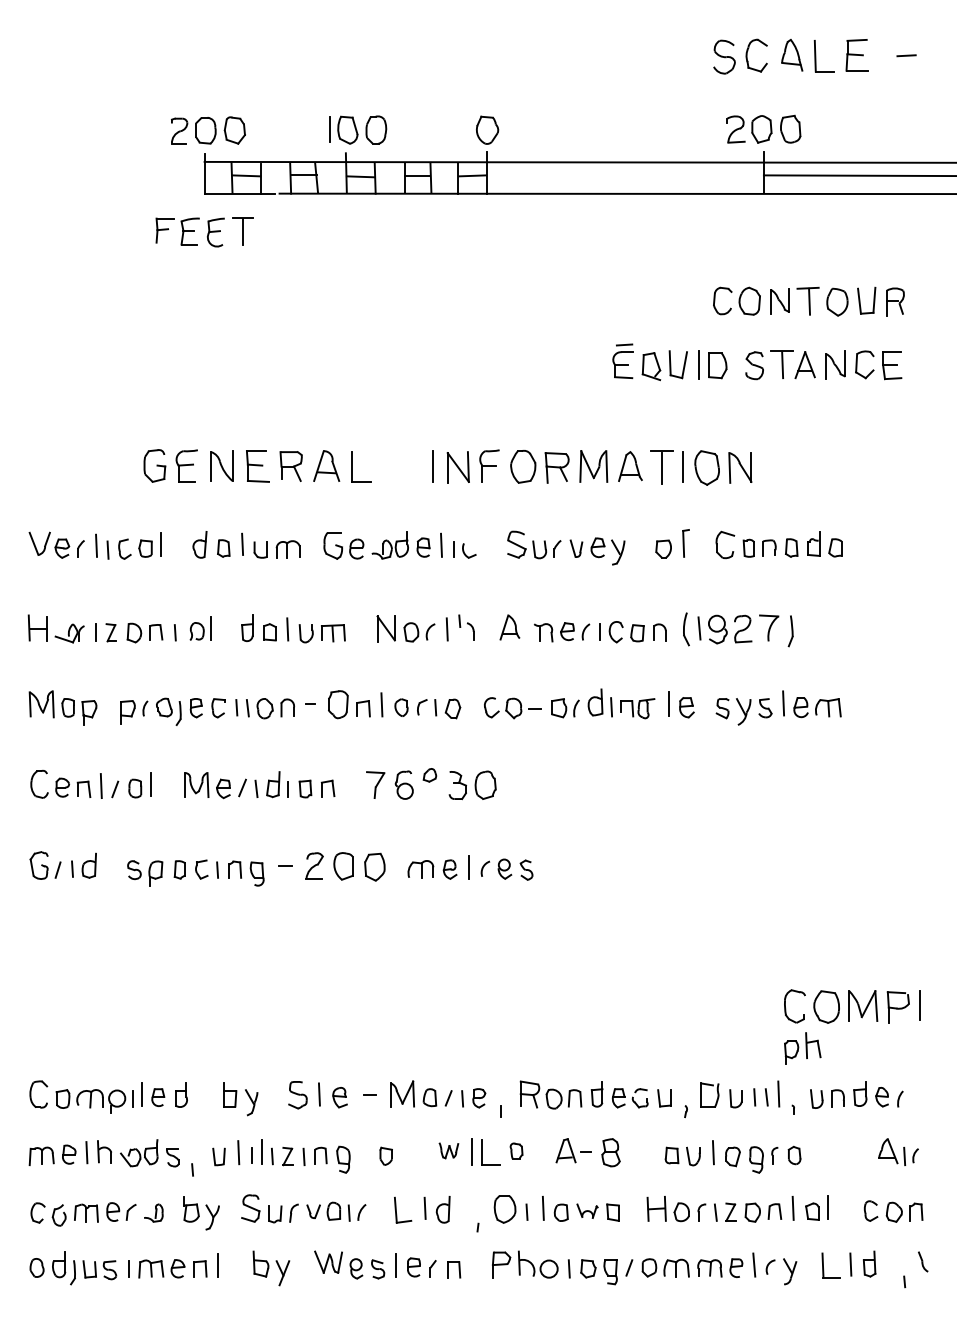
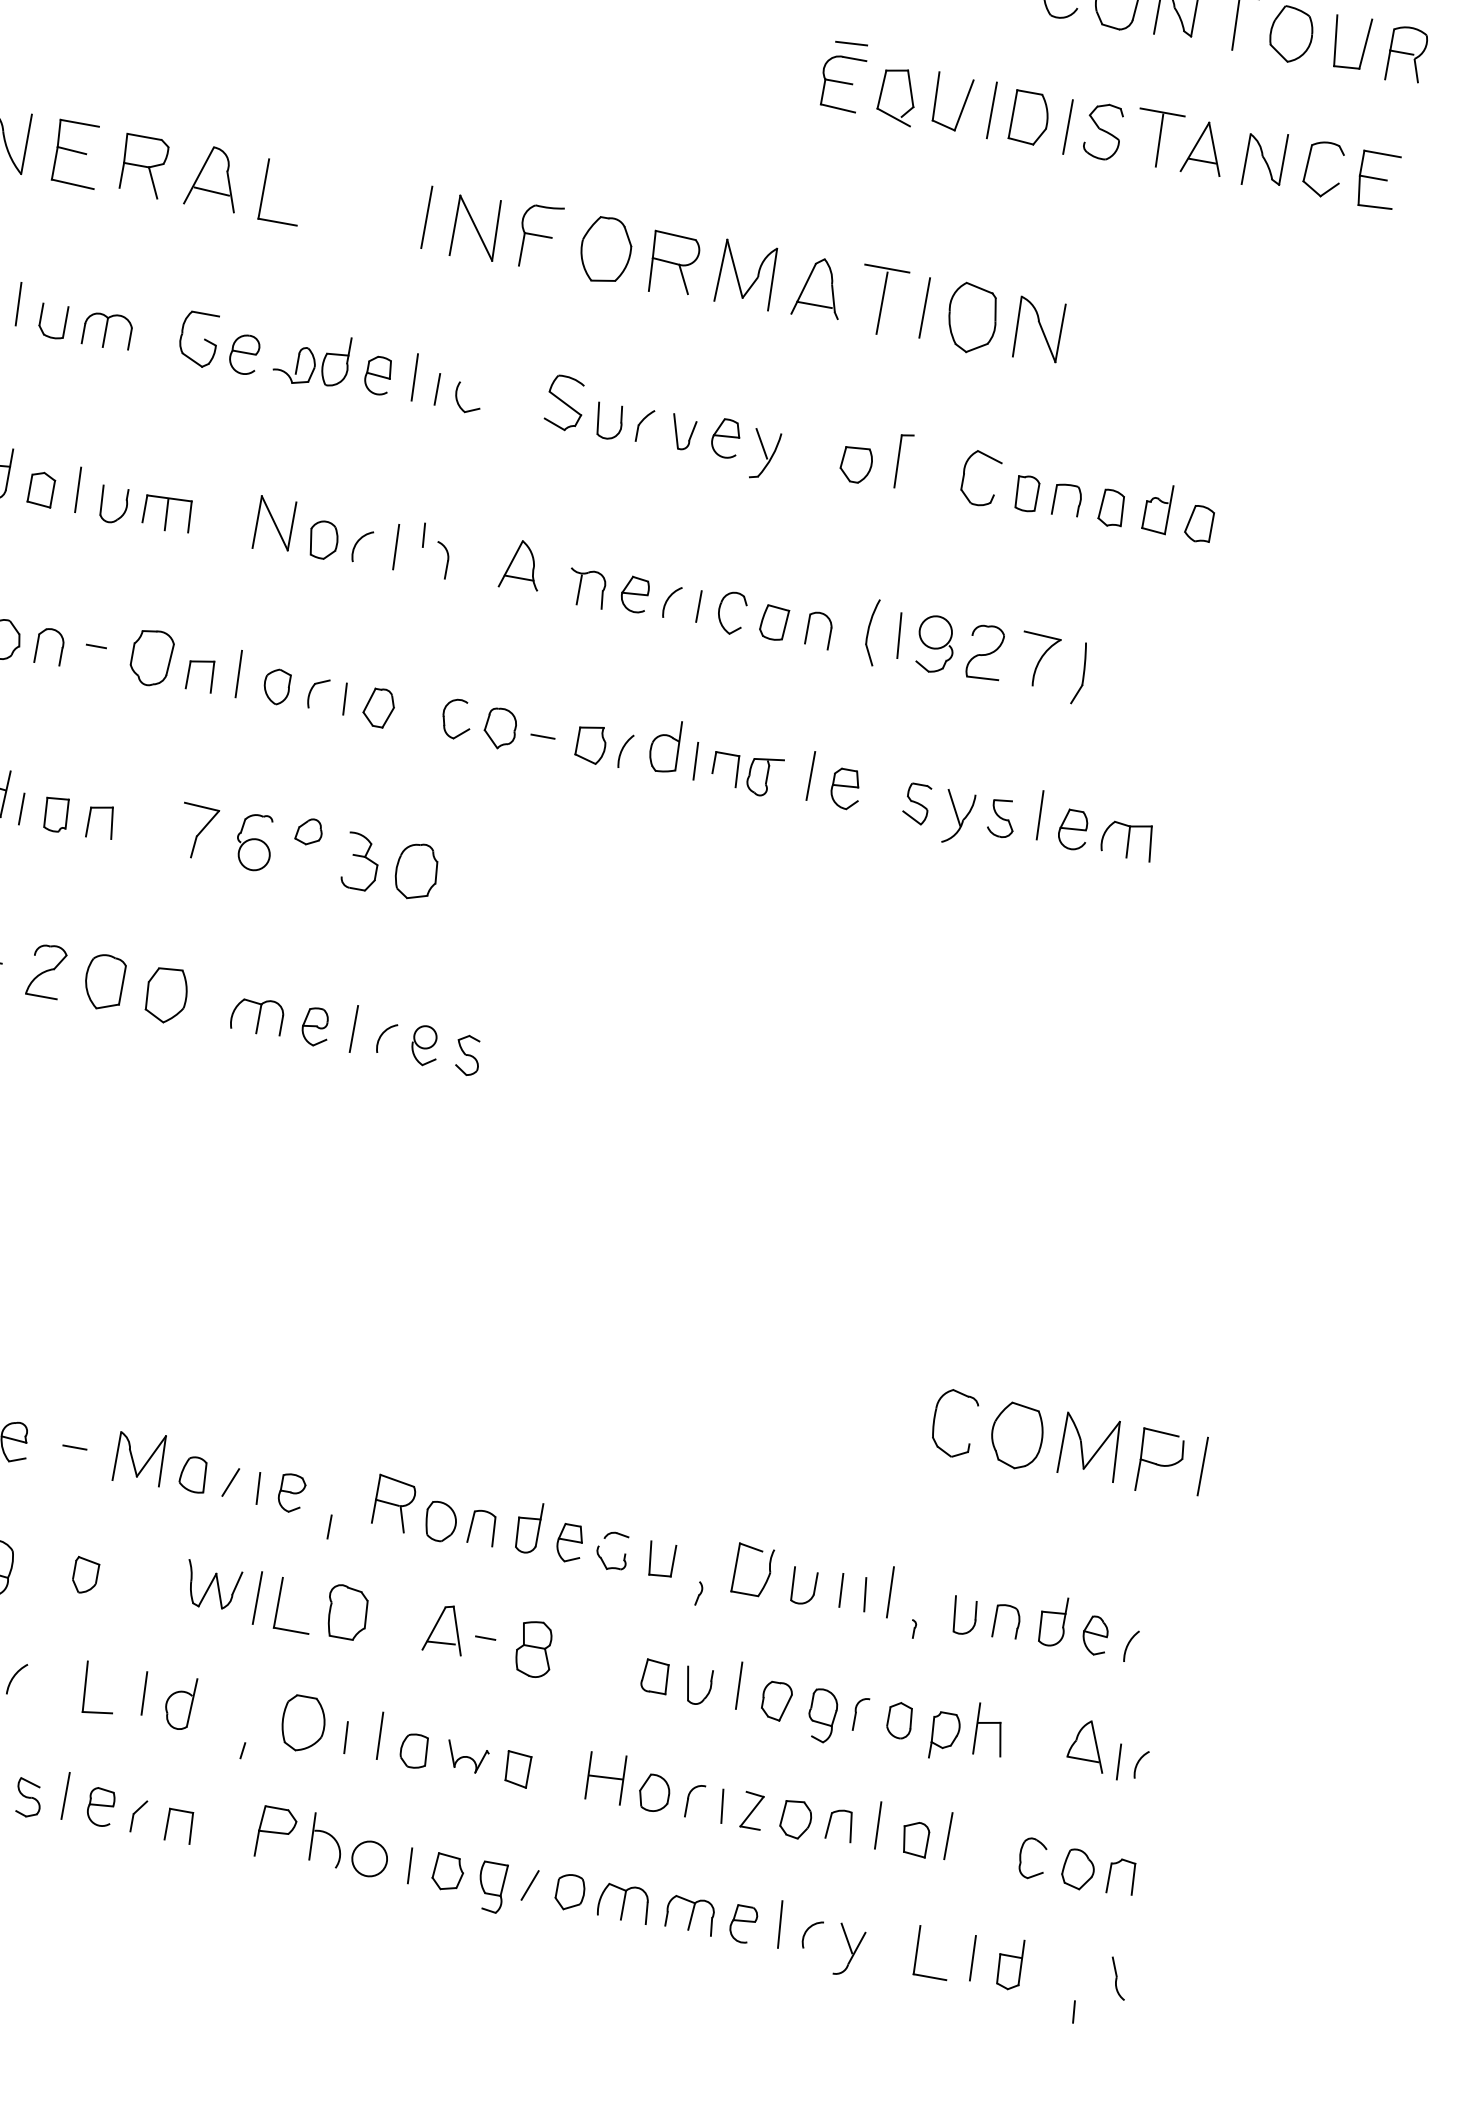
line: (736, 366) -> (1067, 126), added
part: (802, 1048) -> (967, 1732), moved
part: (448, 1150) -> (211, 1586), size x1.43
part: (516, 1150) -> (347, 1610), size x1.67

